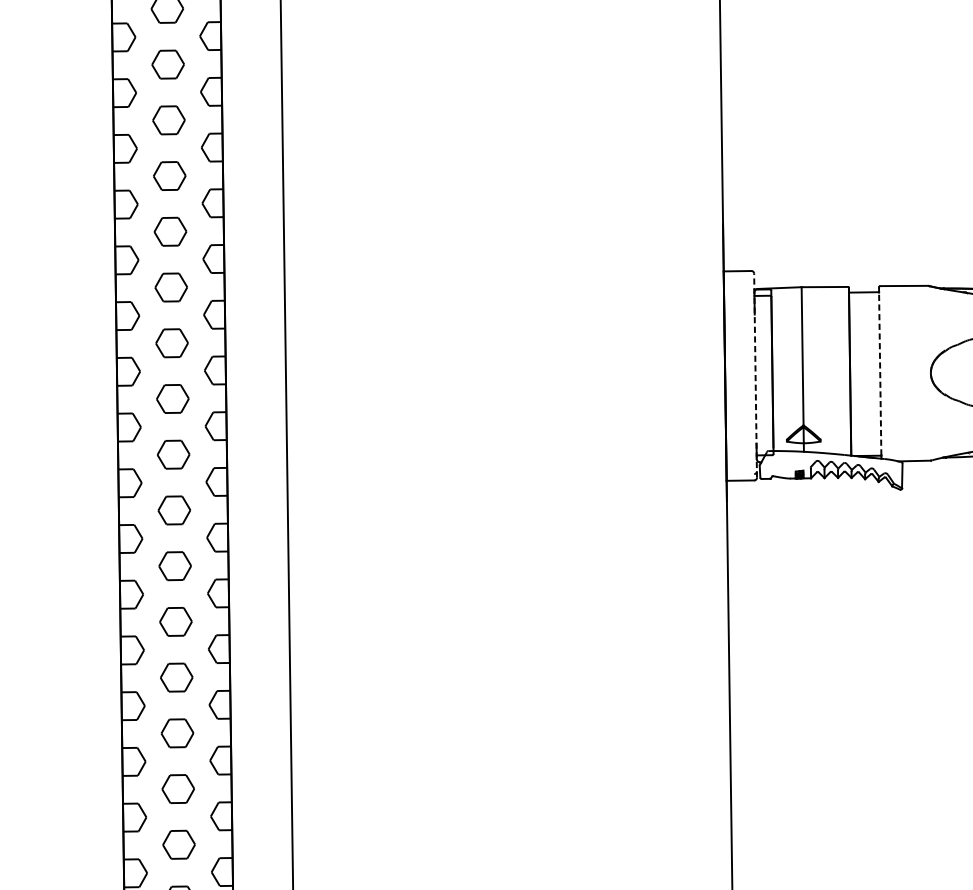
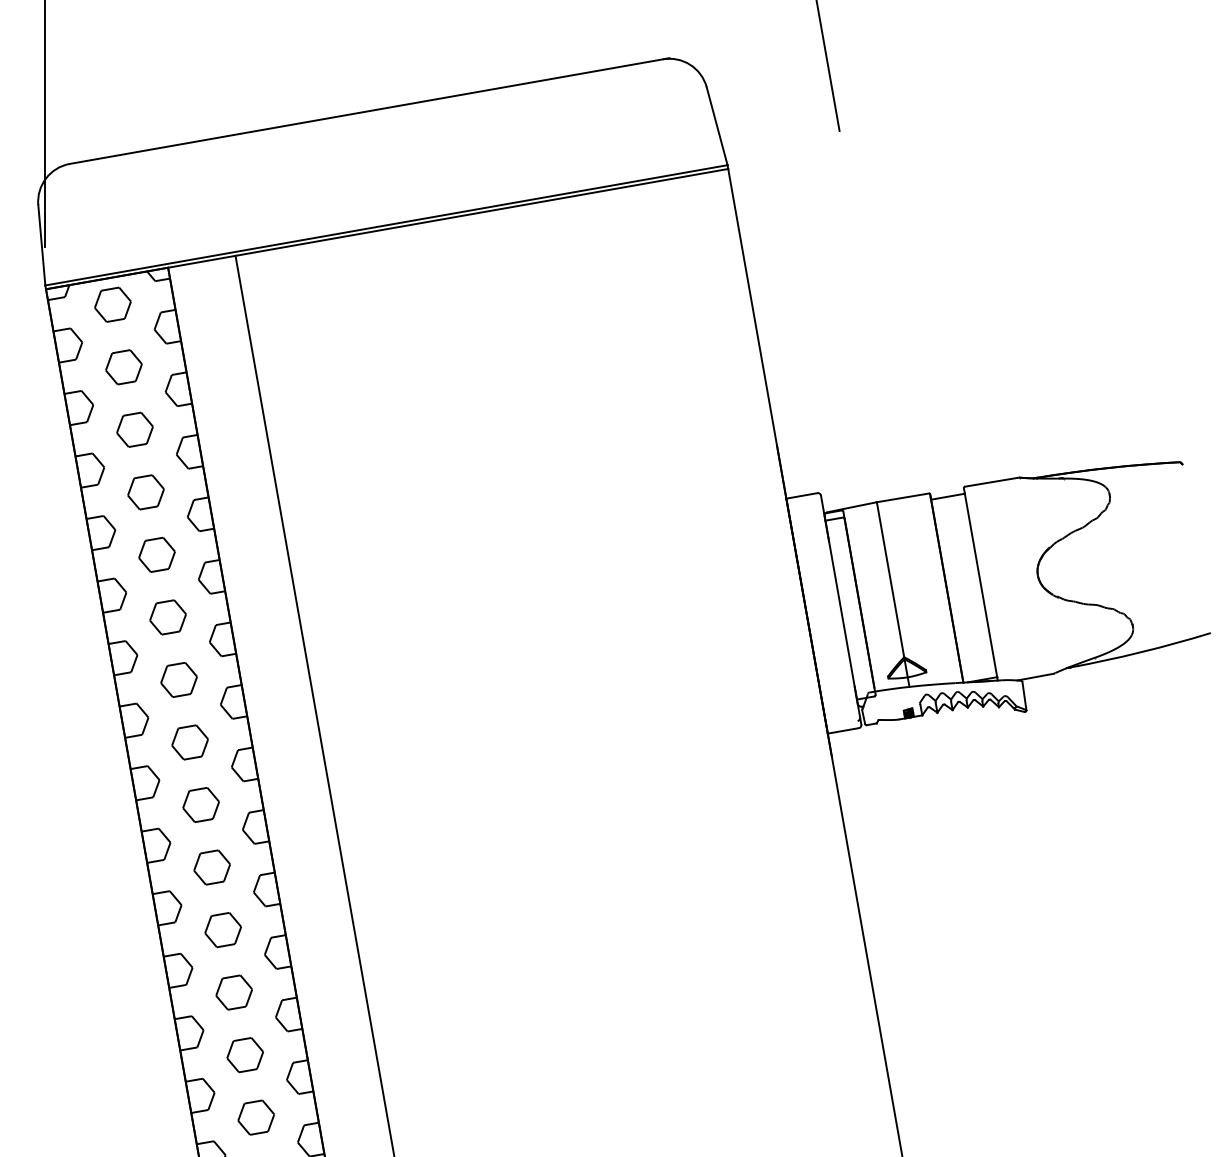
line: (880, 374) -> (981, 585), dashed -> solid
line: (755, 375) -> (841, 609), dashed -> solid

